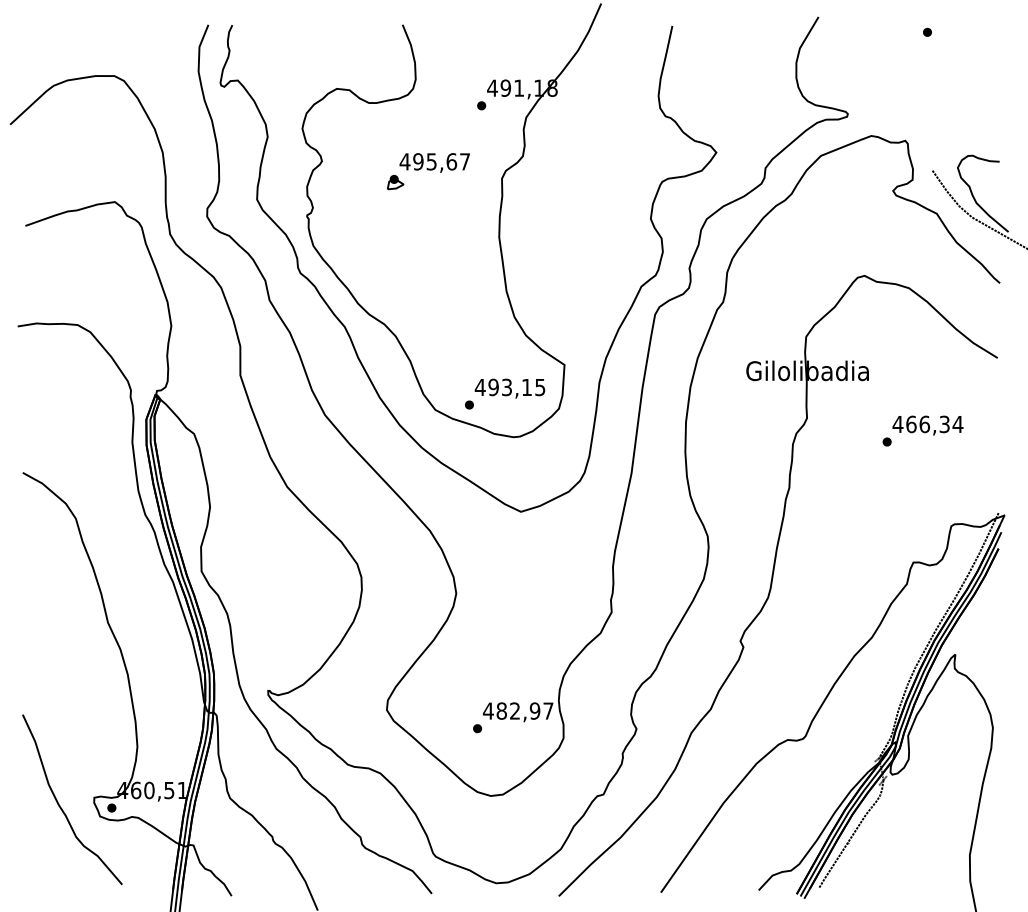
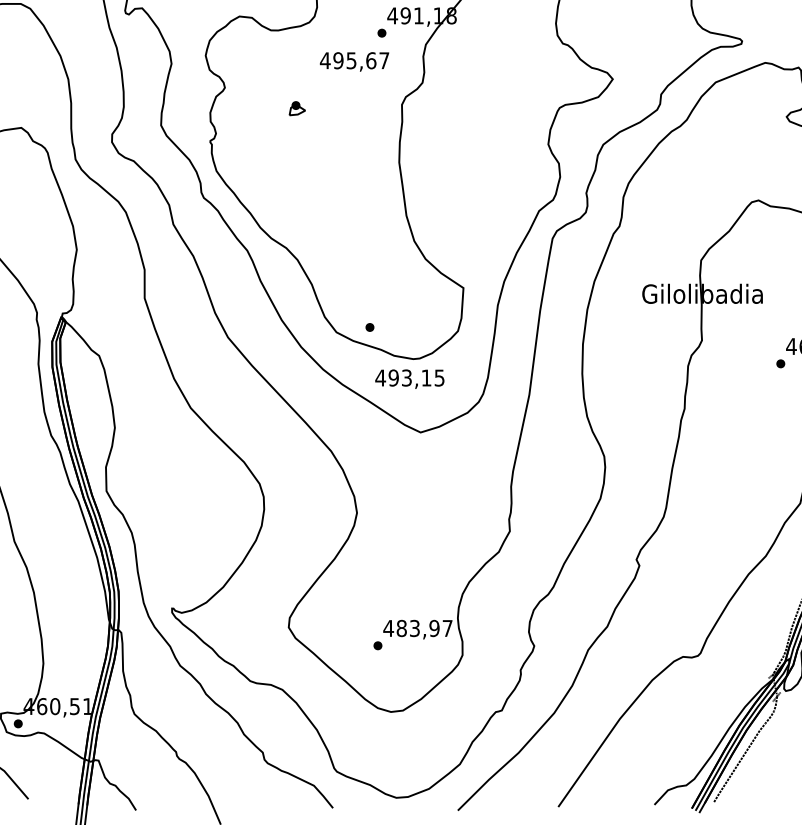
text: (434, 162) -> (354, 61), moved
text: (509, 388) -> (409, 379), moved
text: (515, 710) -> (415, 627), 482,97 -> 483,97

